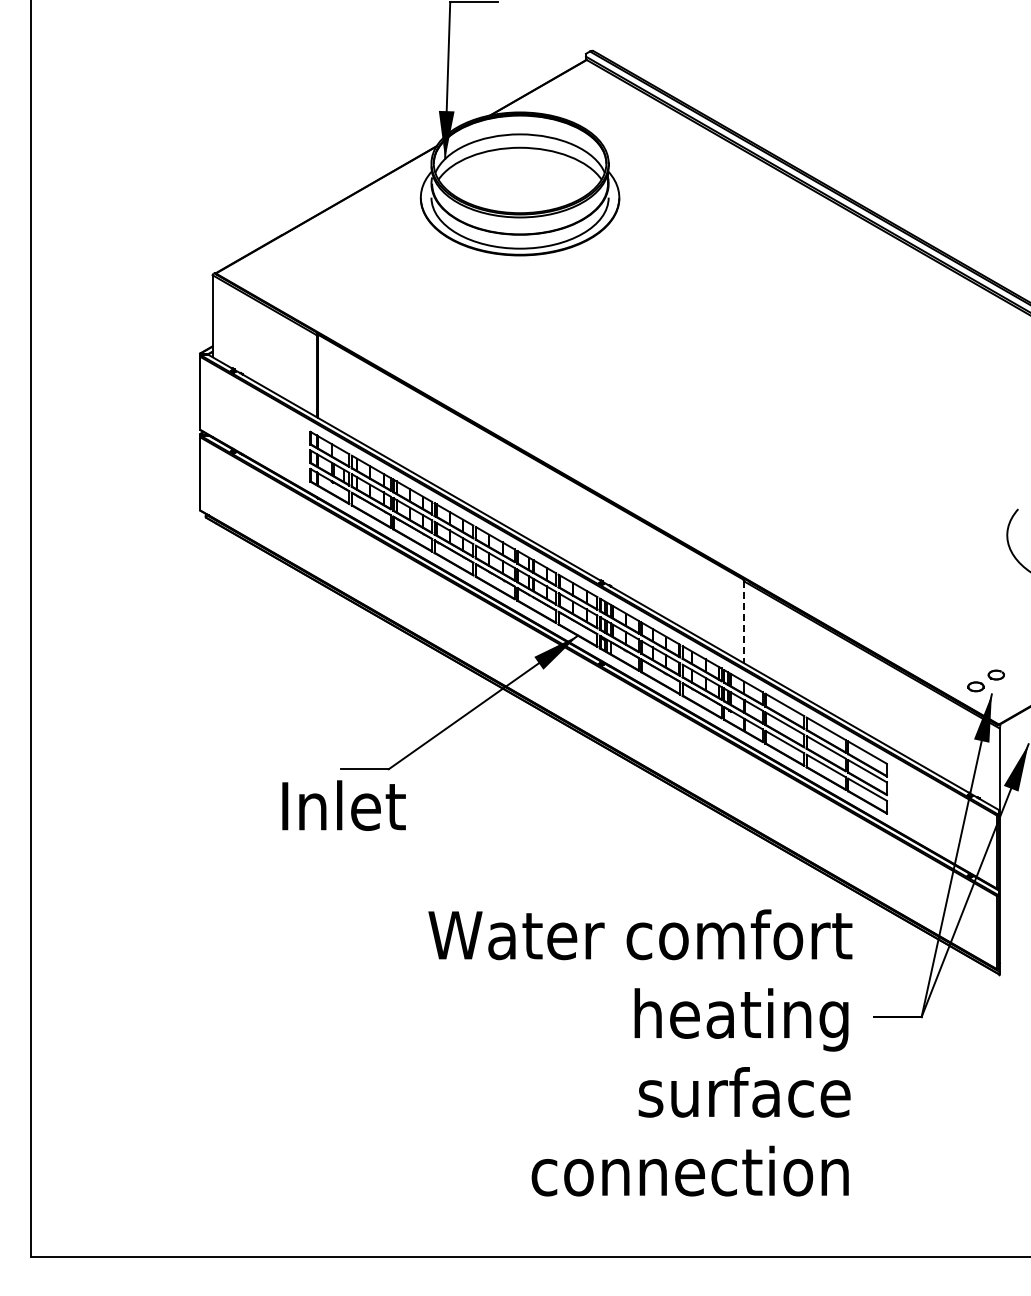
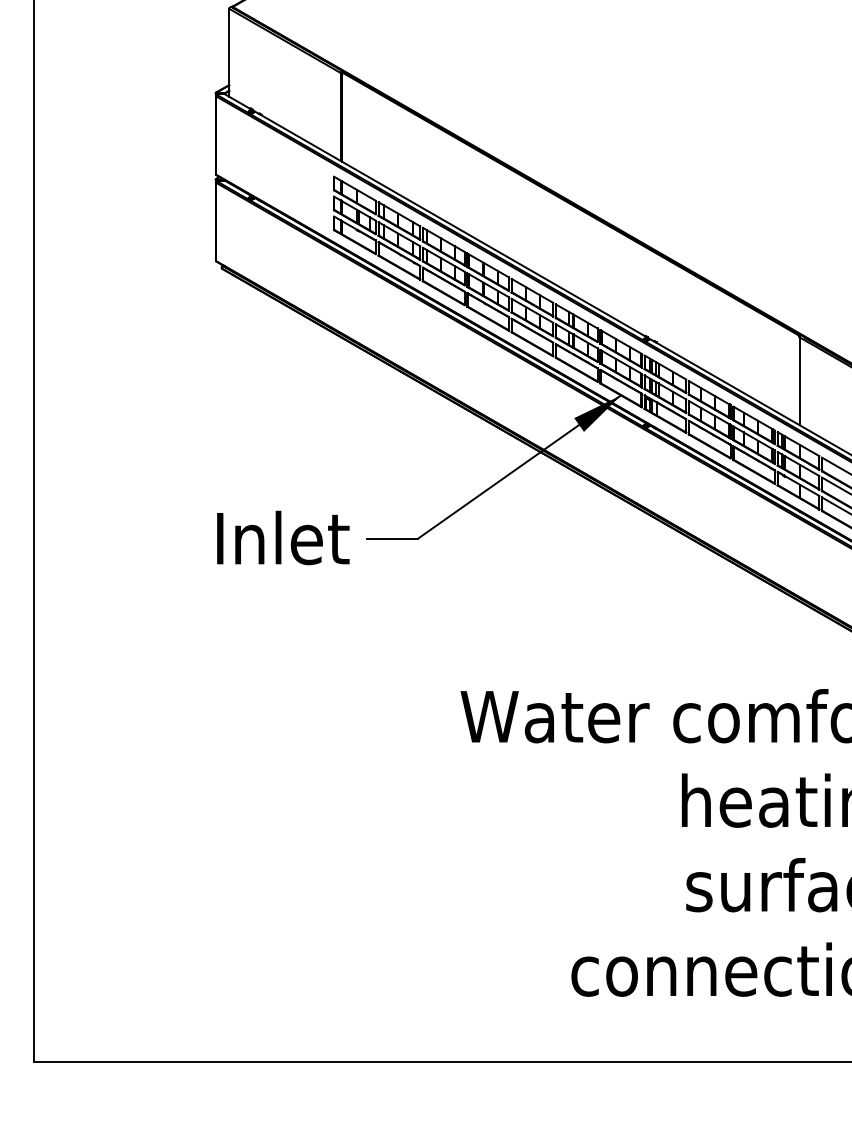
line: (744, 622) -> (799, 381), dashed -> solid
text: (343, 805) -> (282, 537), moved

